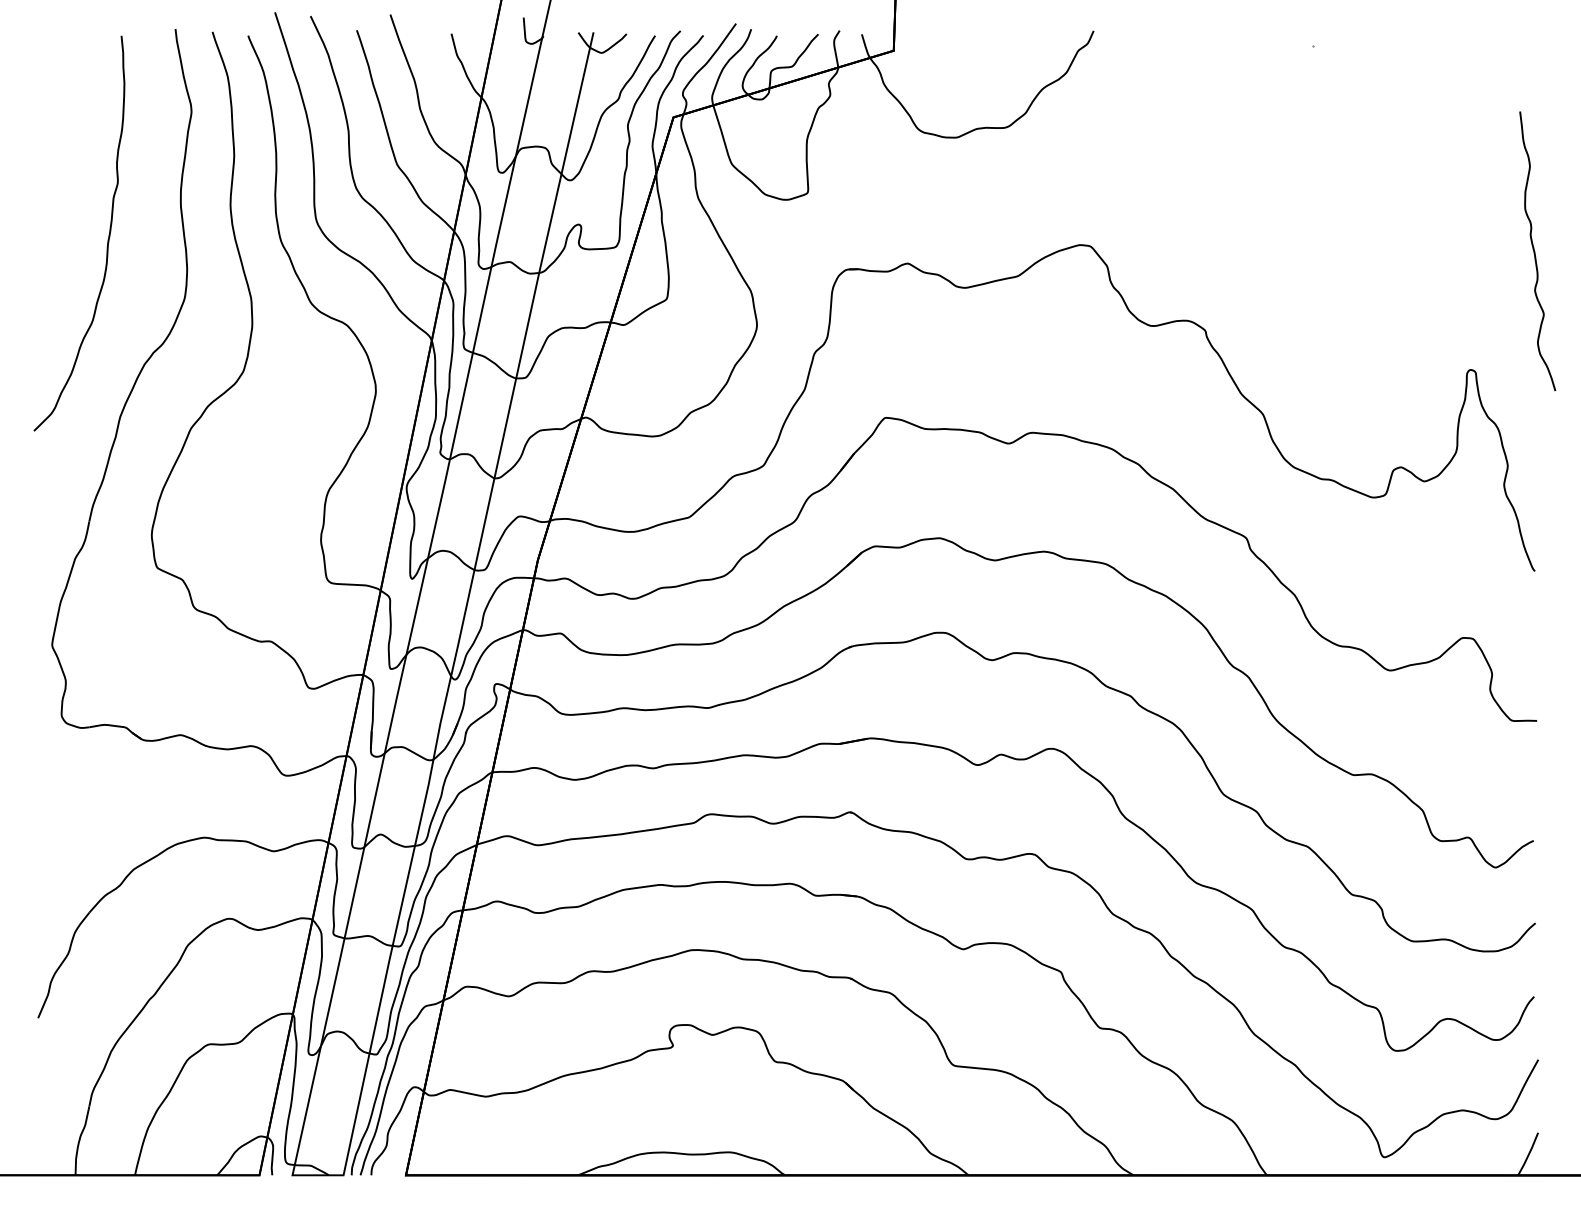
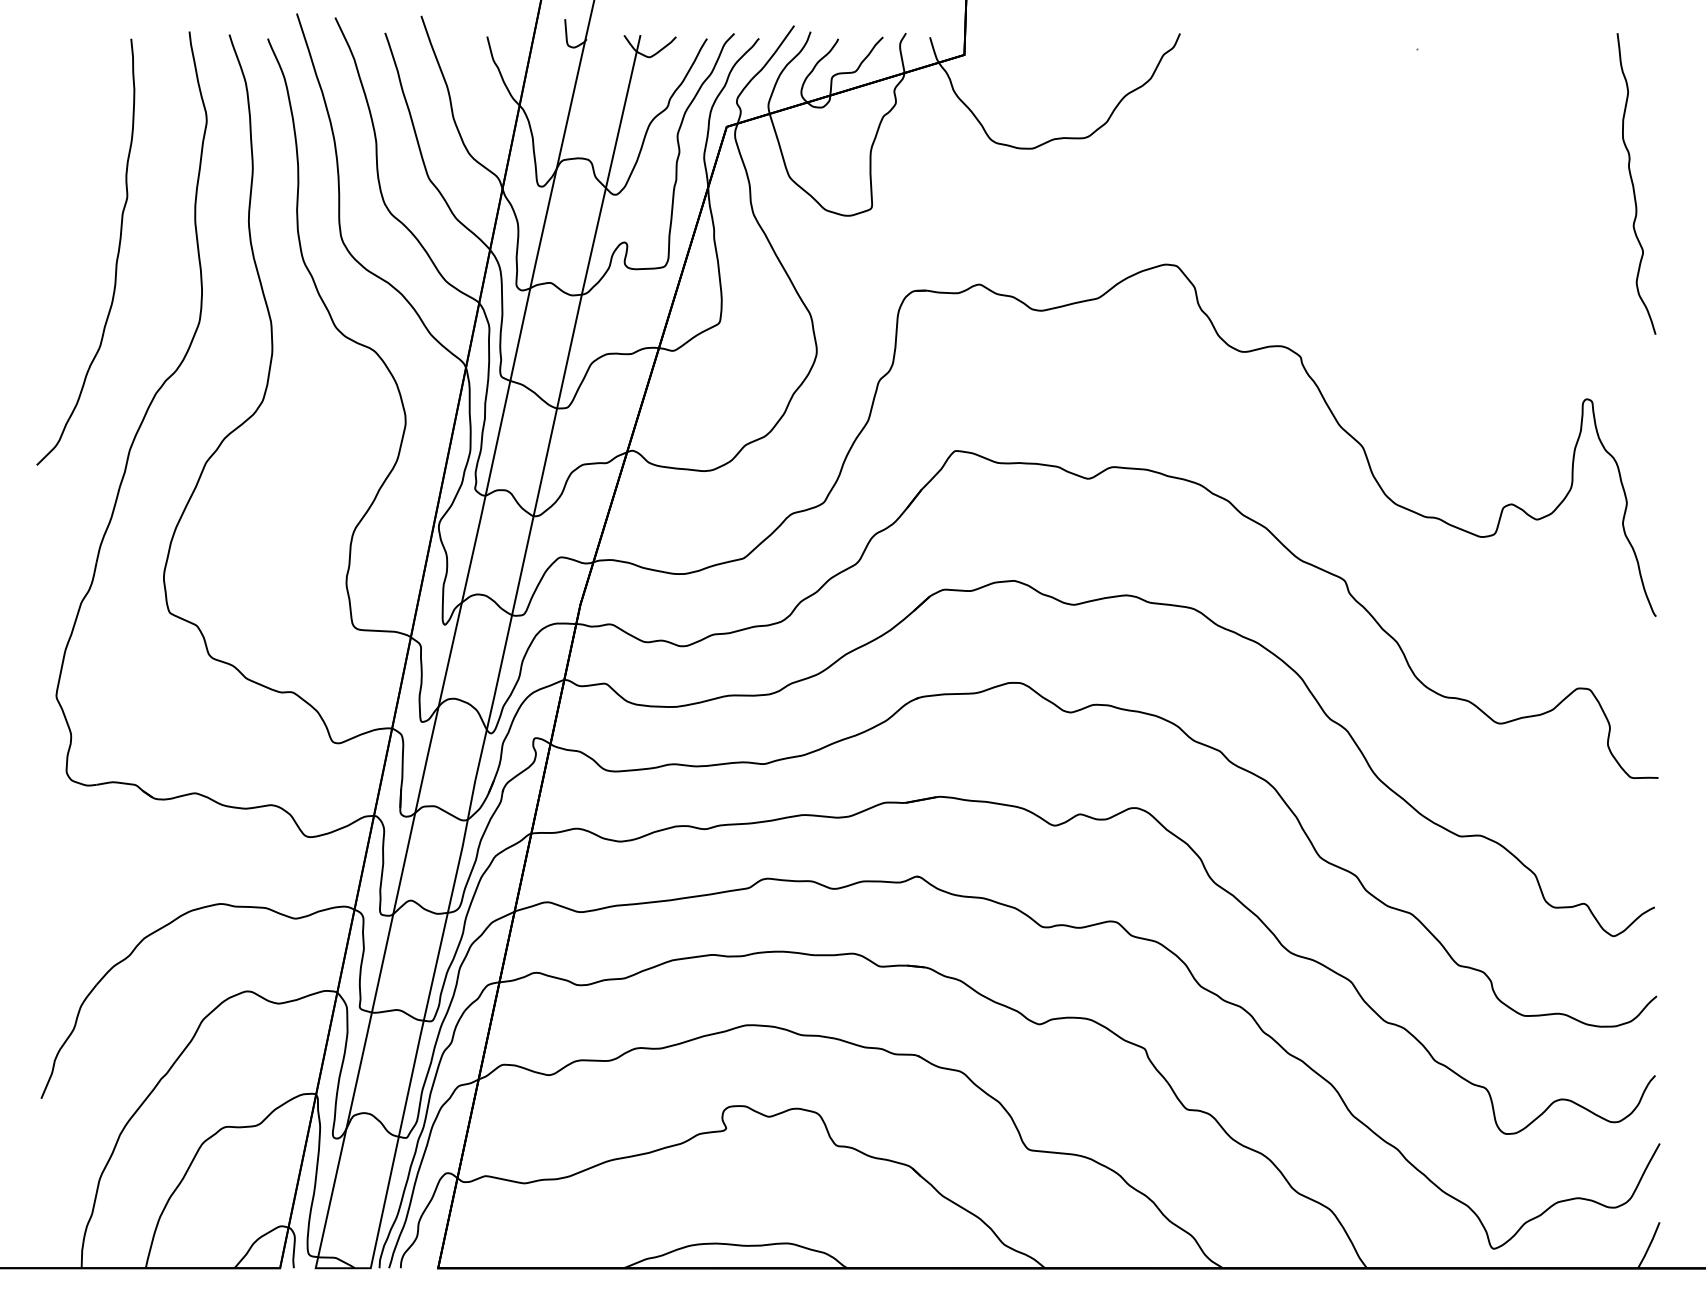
curve: (1535, 251) -> (1634, 184), moved

